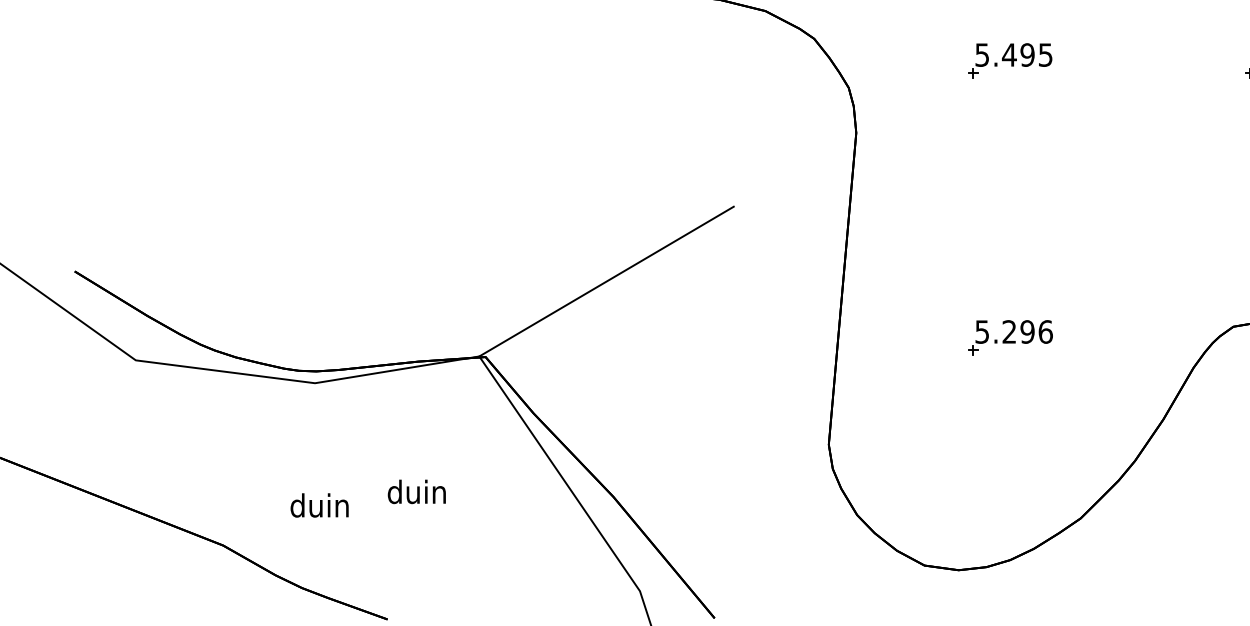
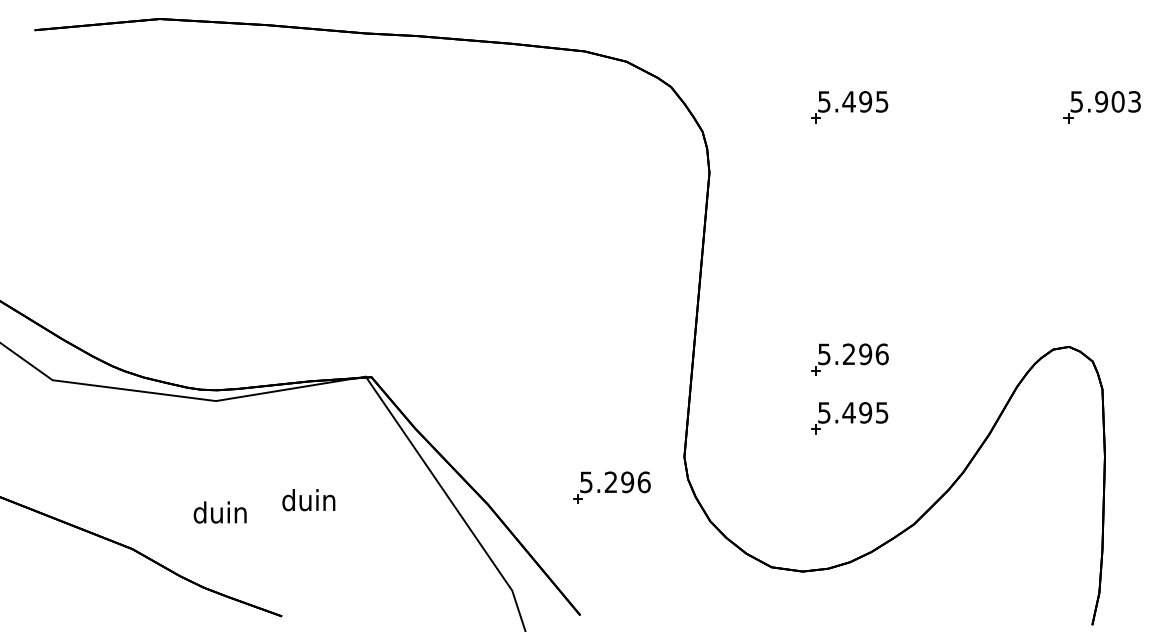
line: (606, 281) -> (481, 308), removed
part: (1009, 402) -> (849, 418), added
part: (748, 478) -> (611, 487), added

